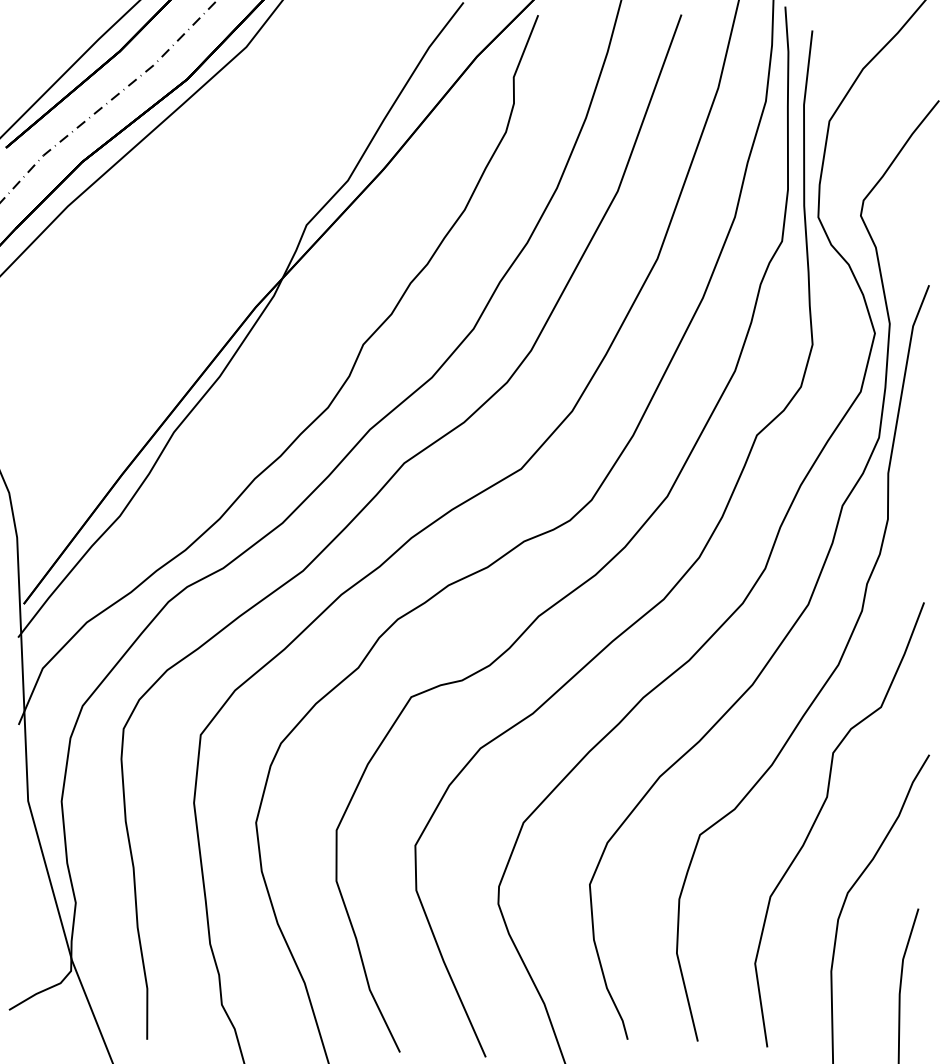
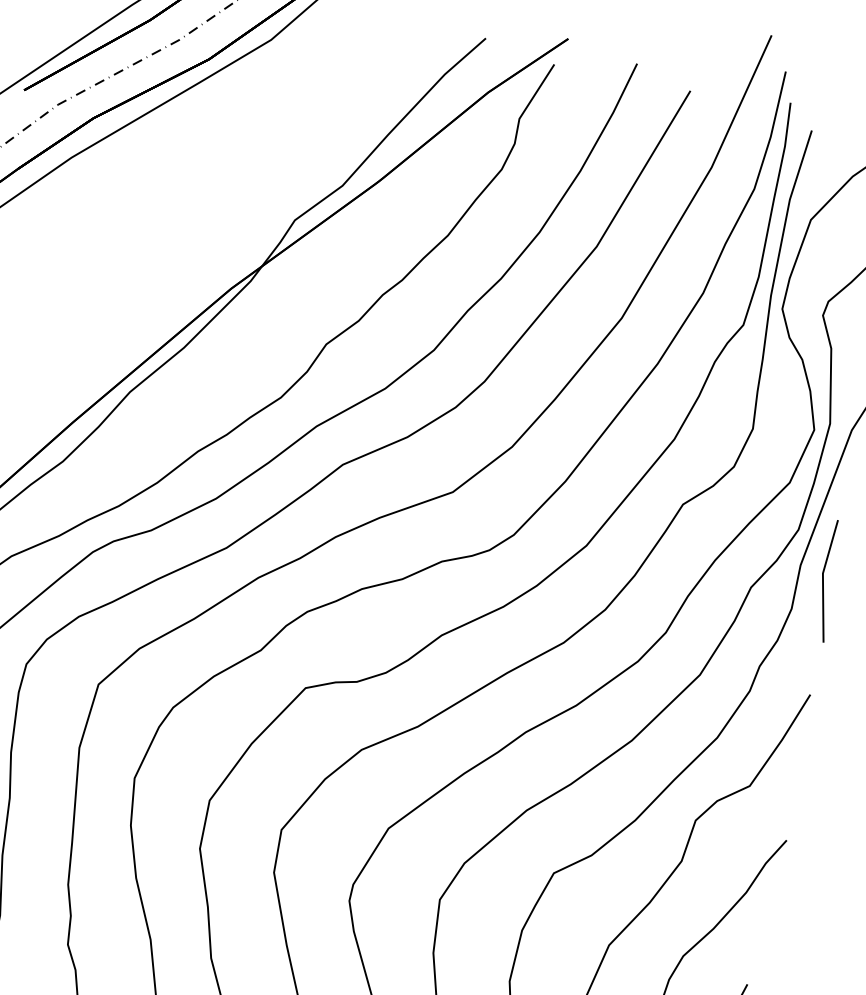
line: (915, 485) -> (824, 581), added

